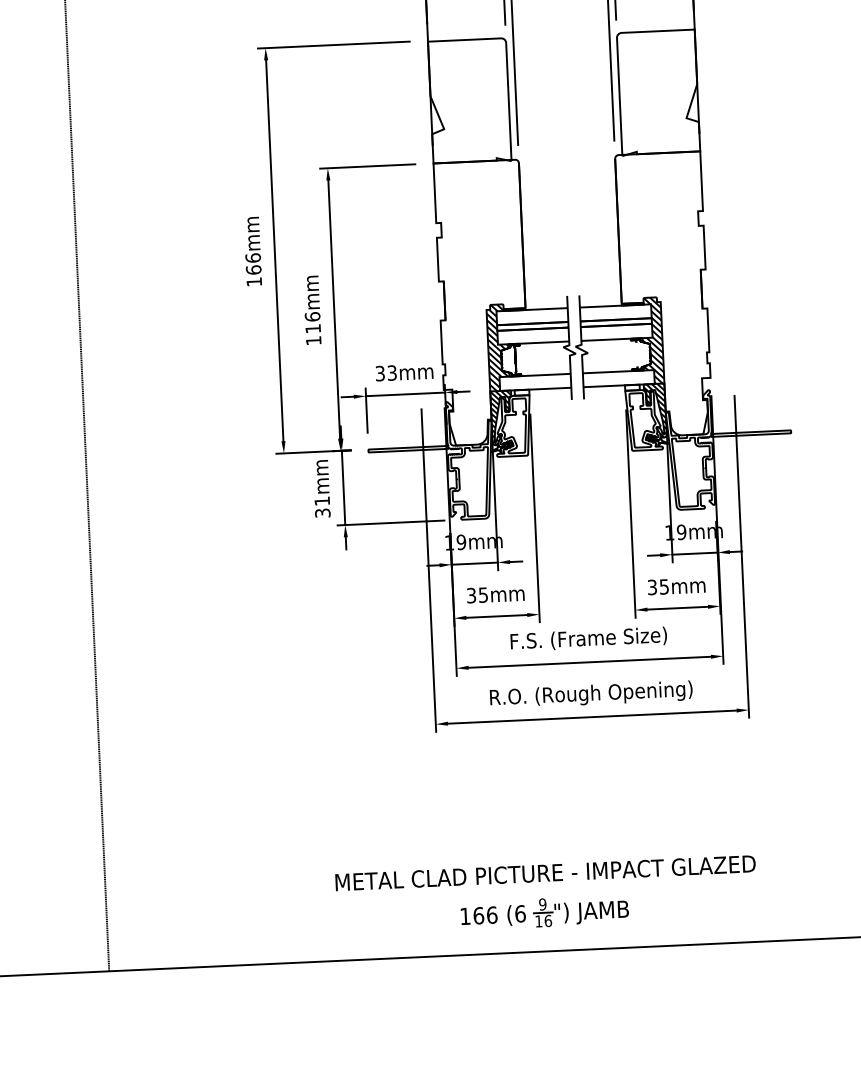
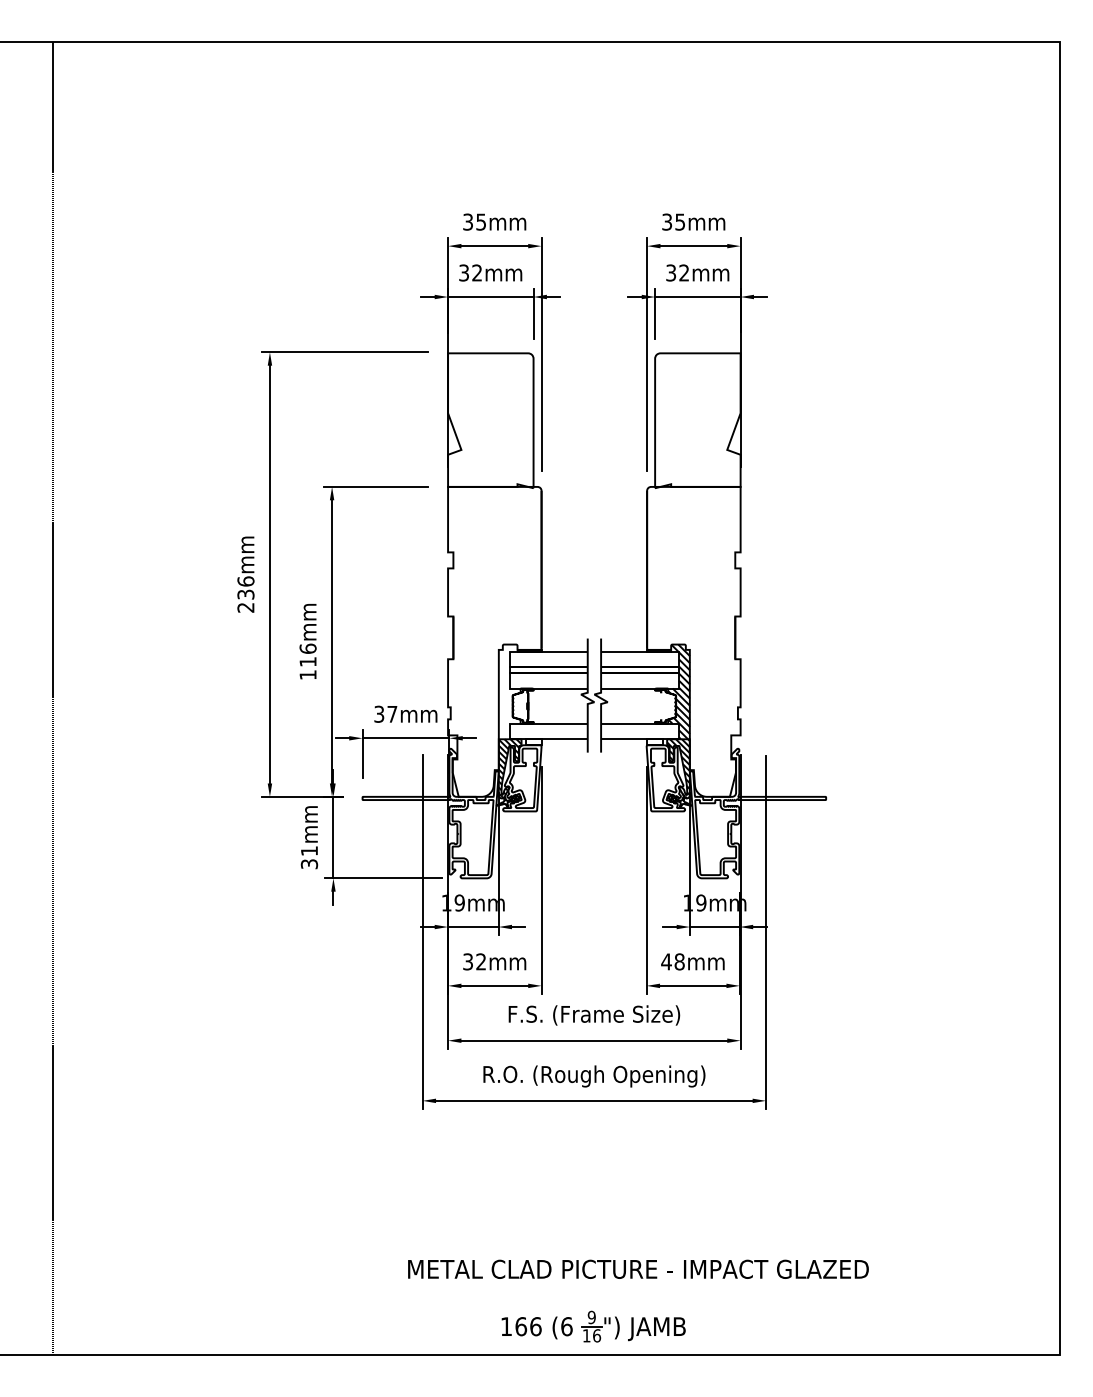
text: (253, 275) -> (245, 600), 166mm -> 236mm
hatch: (498, 347) -> (509, 691), removed
text: (392, 372) -> (392, 713), 33mm -> 37mm
text: (657, 586) -> (672, 961), 35mm -> 48mm
text: (482, 594) -> (480, 961), 35mm -> 32mm
text: (545, 872) -> (638, 1268), moved
part: (544, 912) -> (593, 1326), moved

